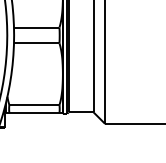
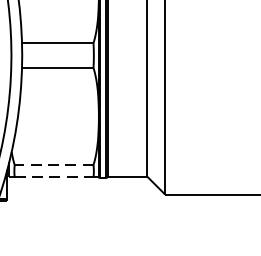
line: (33, 105) -> (52, 165), solid -> dashed
line: (34, 112) -> (54, 176), solid -> dashed

